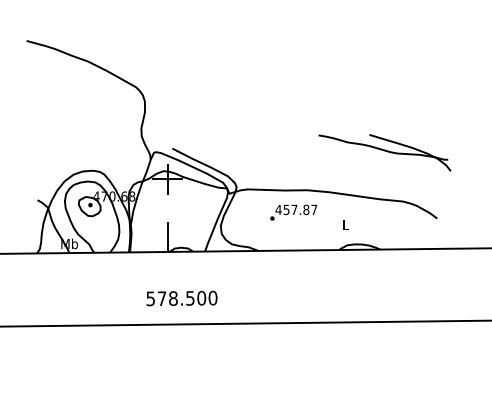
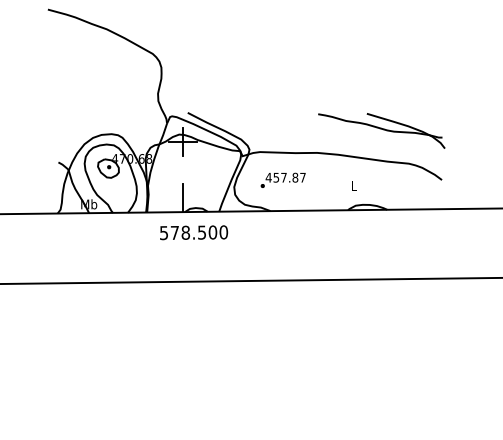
part: (384, 152) -> (381, 130), moved
text: (292, 211) -> (282, 179), moved
text: (182, 298) -> (194, 232), moved

